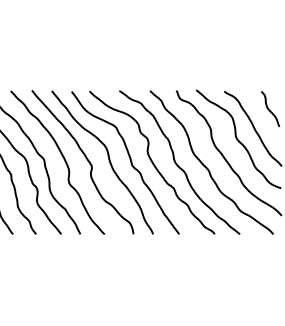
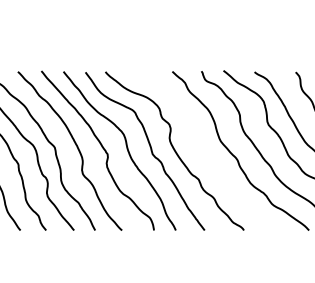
curve: (177, 163) -> (202, 151), removed

